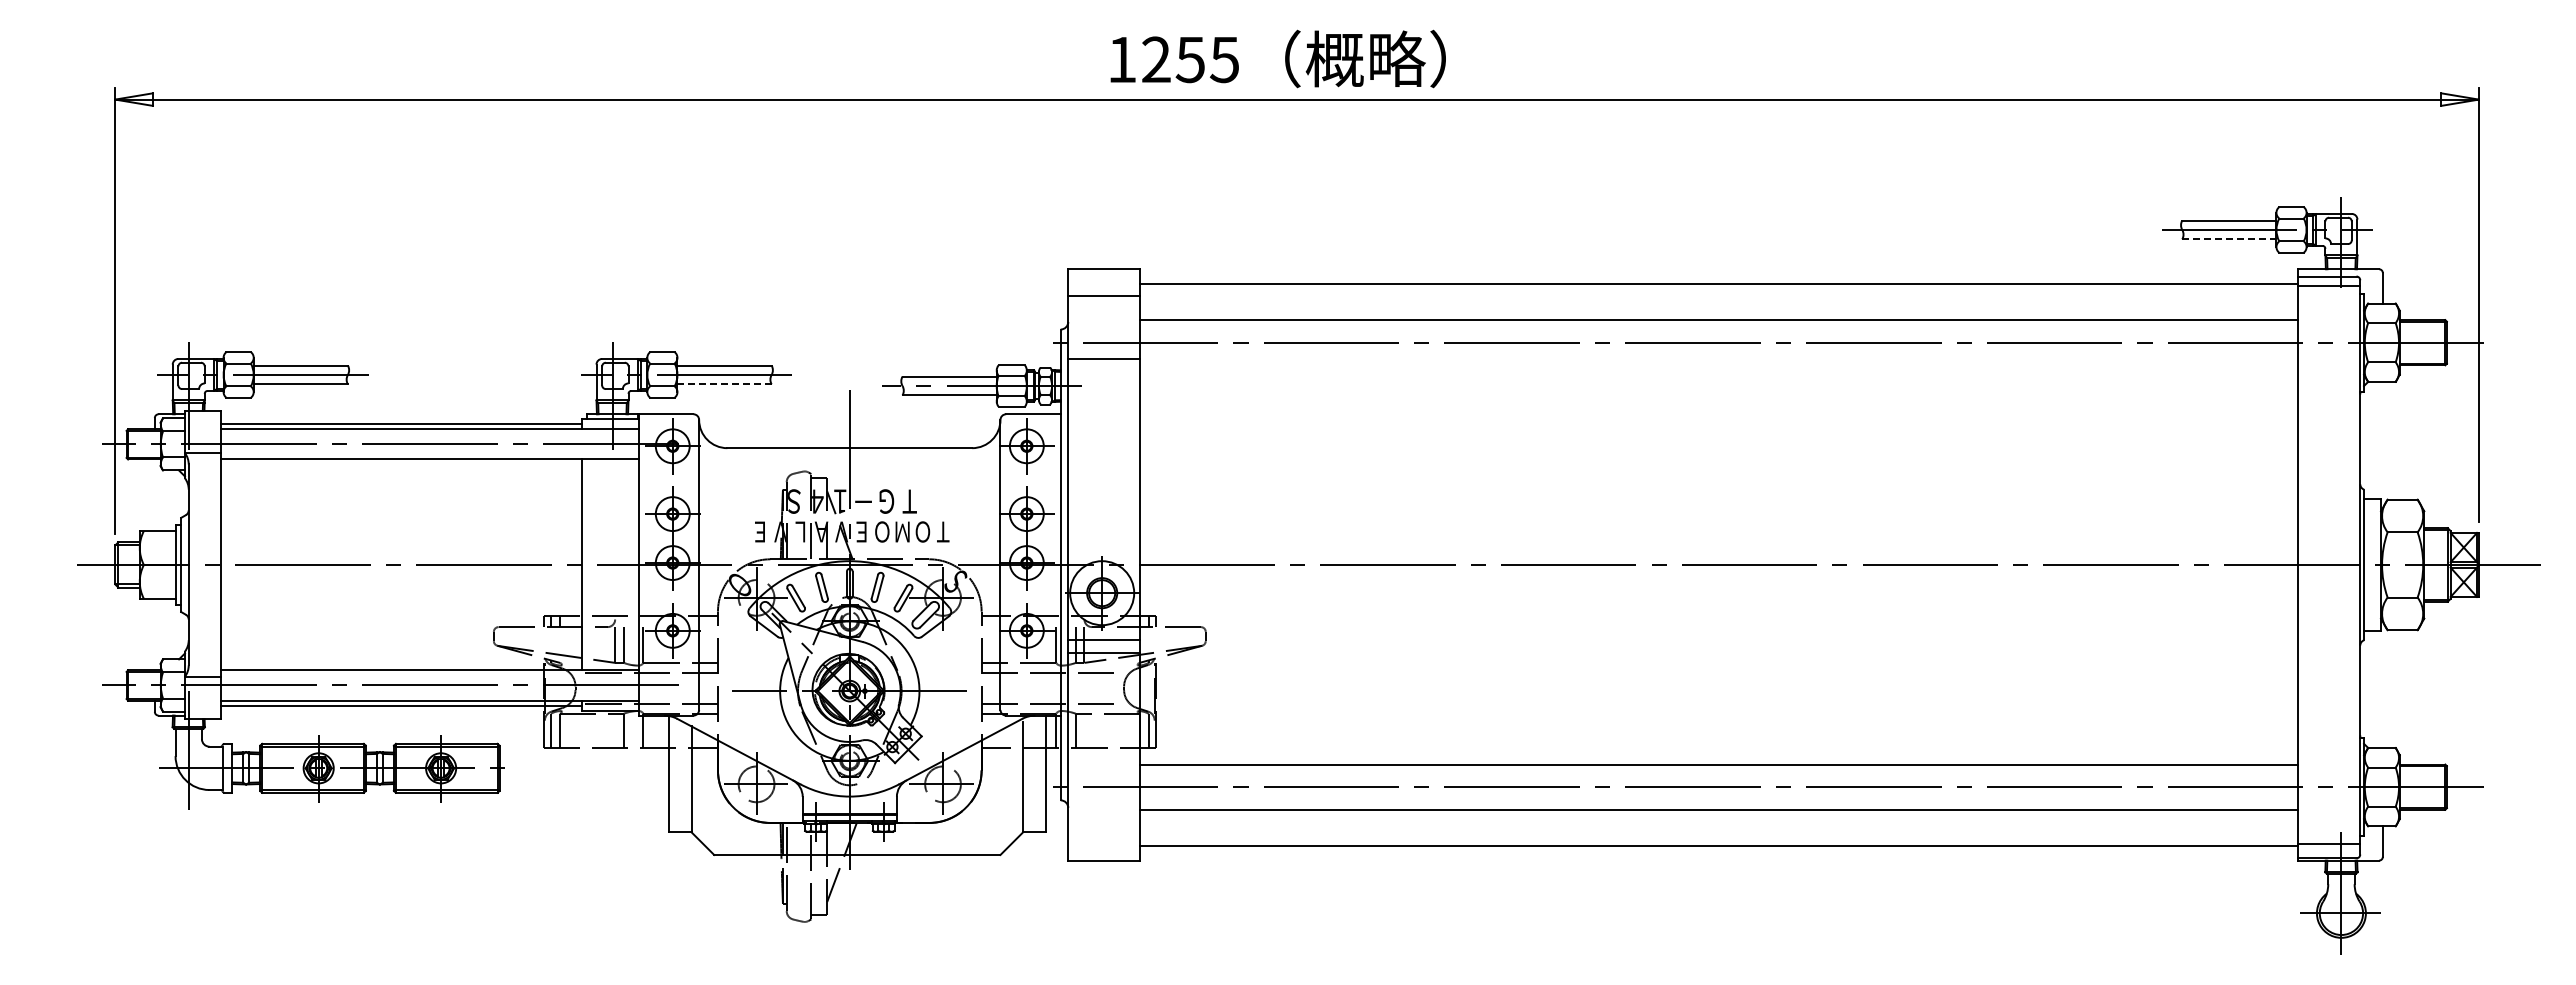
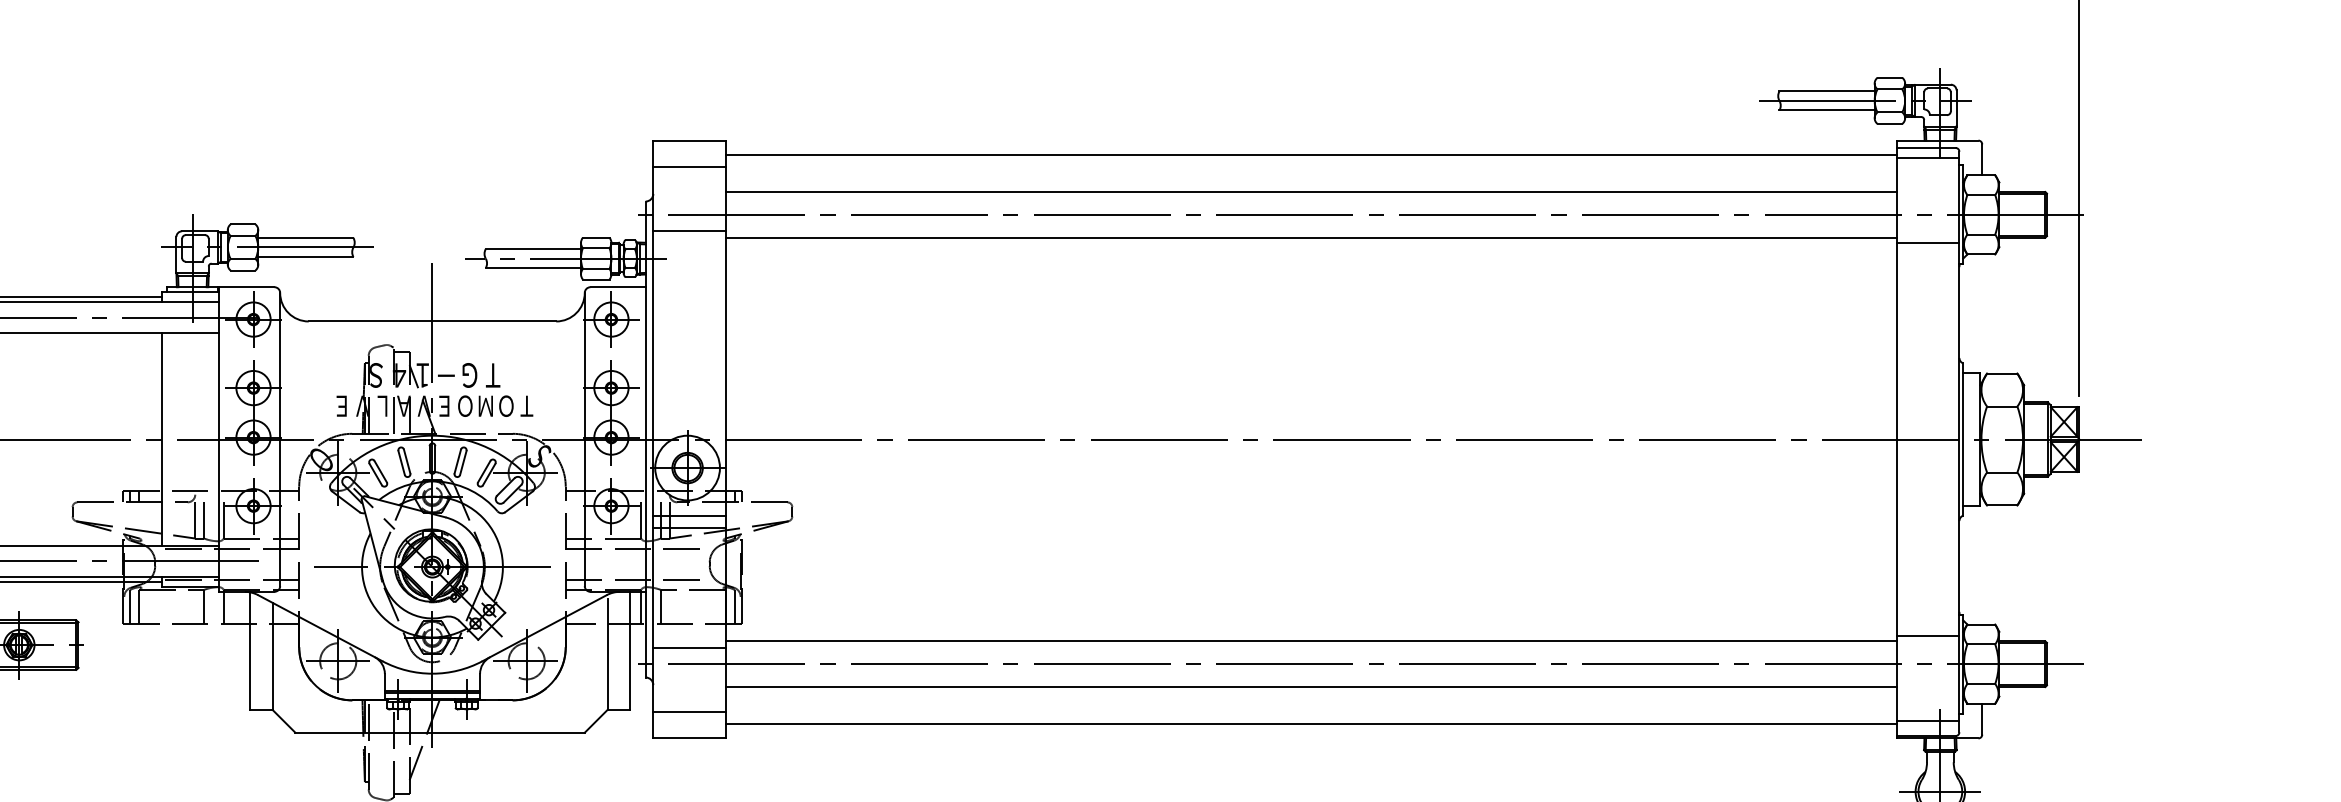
line: (2229, 239) -> (1827, 110), dashed -> solid
line: (1718, 365) -> (1310, 237), added
line: (2329, 370) -> (1928, 242), added
line: (724, 384) -> (305, 257), dashed -> solid
line: (2329, 758) -> (1928, 635), added
line: (1103, 771) -> (688, 648), added
line: (1103, 834) -> (688, 712), added

